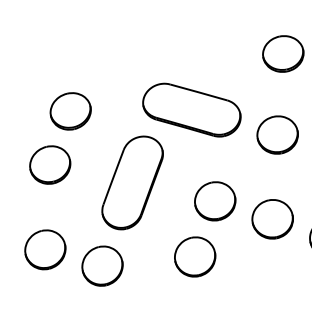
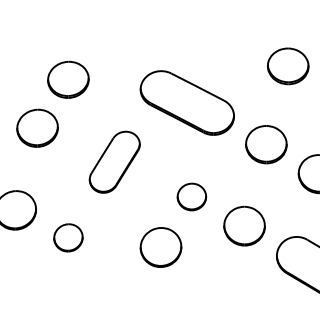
part: (132, 182) -> (114, 161), size x0.7
part: (214, 200) -> (191, 196), size x0.7
part: (102, 265) -> (68, 237), size x0.7

